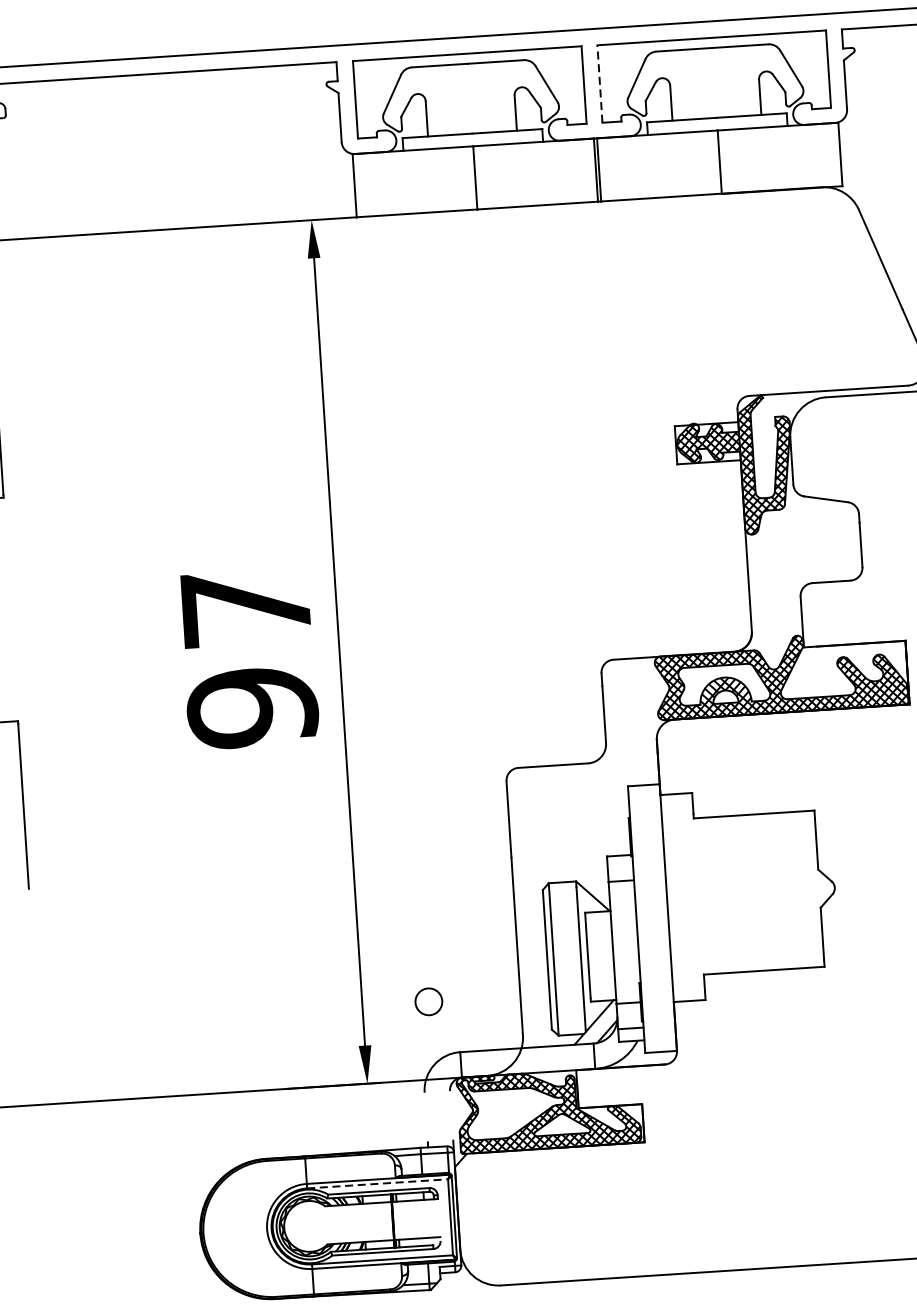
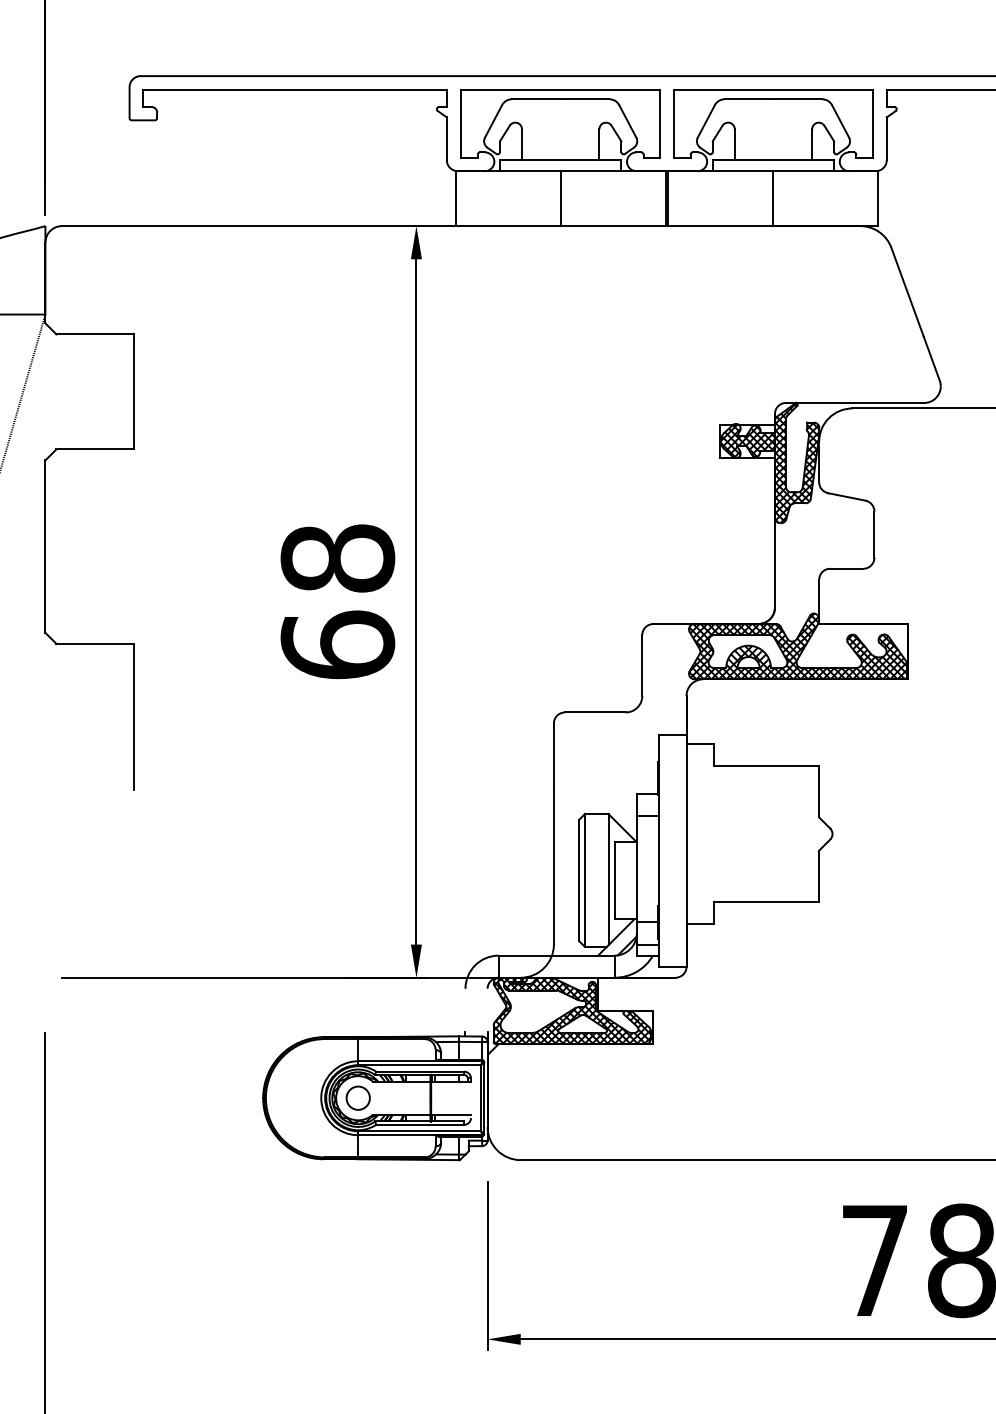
line: (599, 84) -> (673, 124), dashed -> solid
text: (248, 658) -> (337, 602), 97 -> 68
circle: (427, 1001) -> (357, 1097), moved
line: (378, 1184) -> (420, 1065), dashed -> solid

